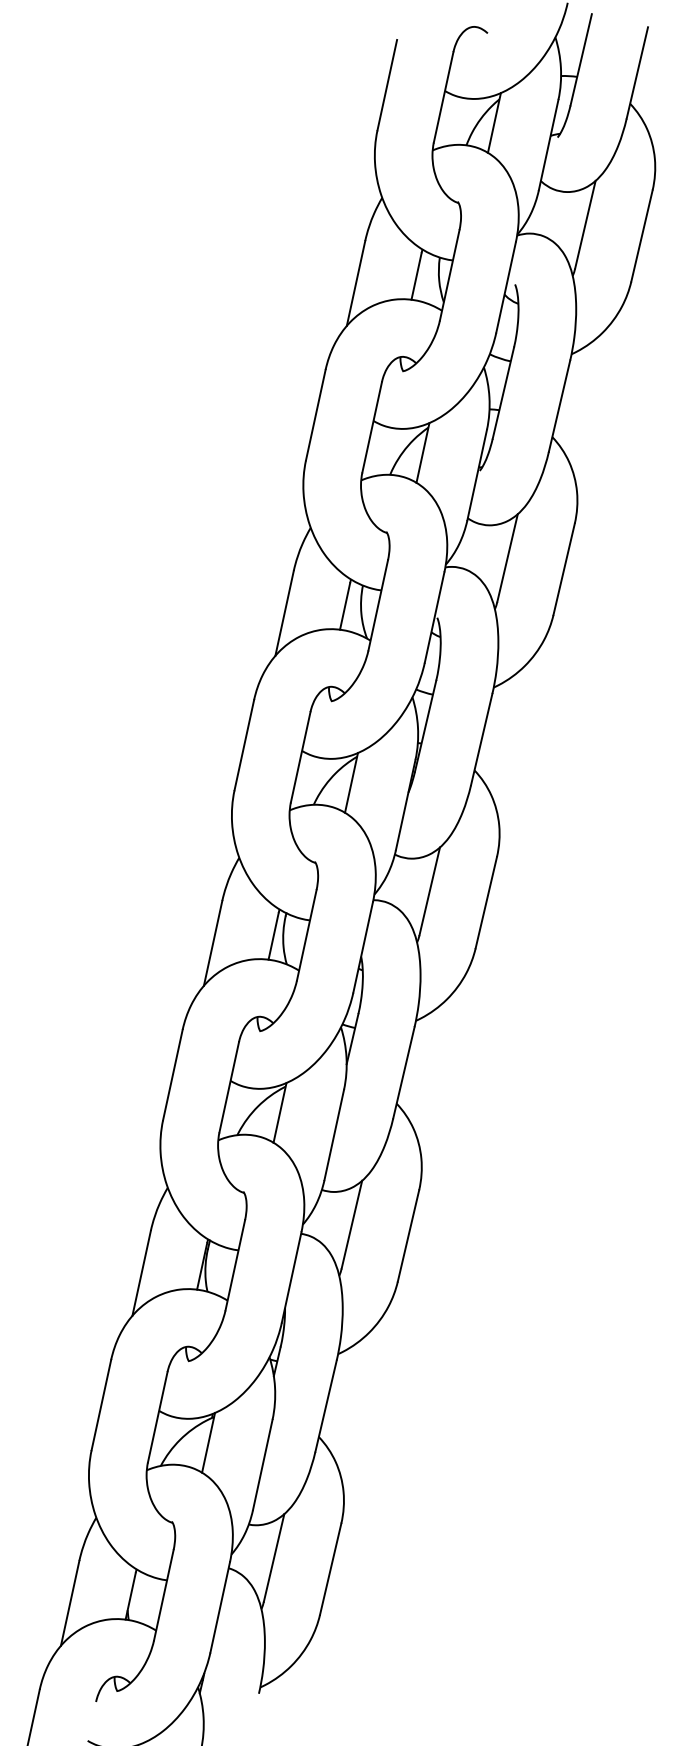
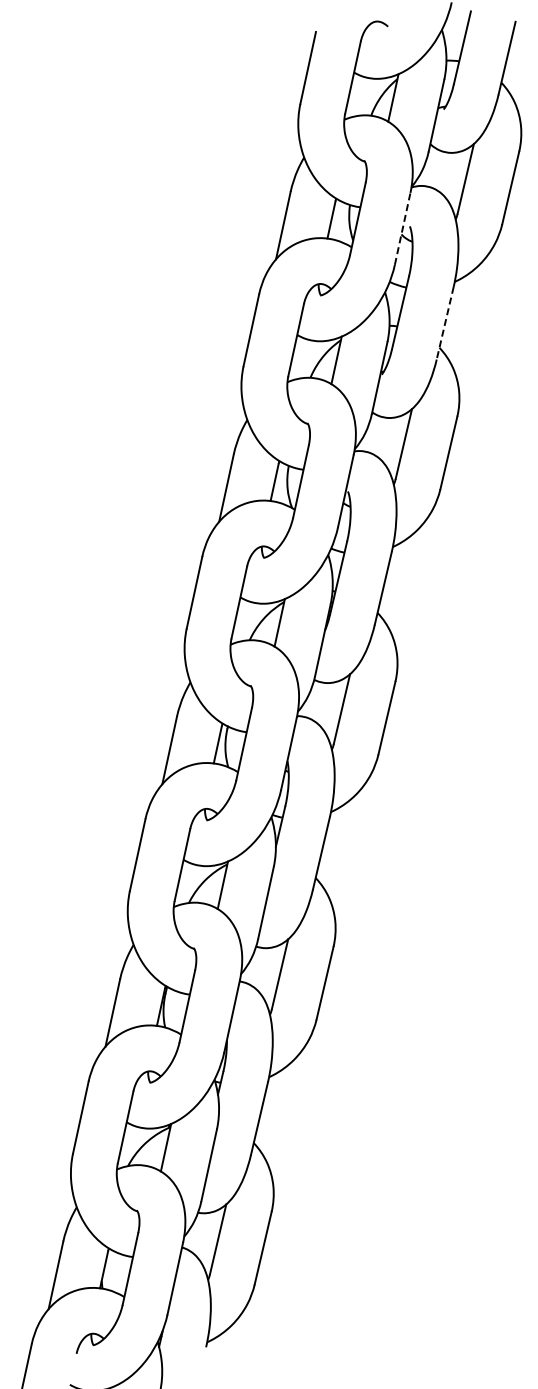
line: (505, 287) -> (402, 228), solid -> dashed
line: (559, 406) -> (445, 323), solid -> dashed

